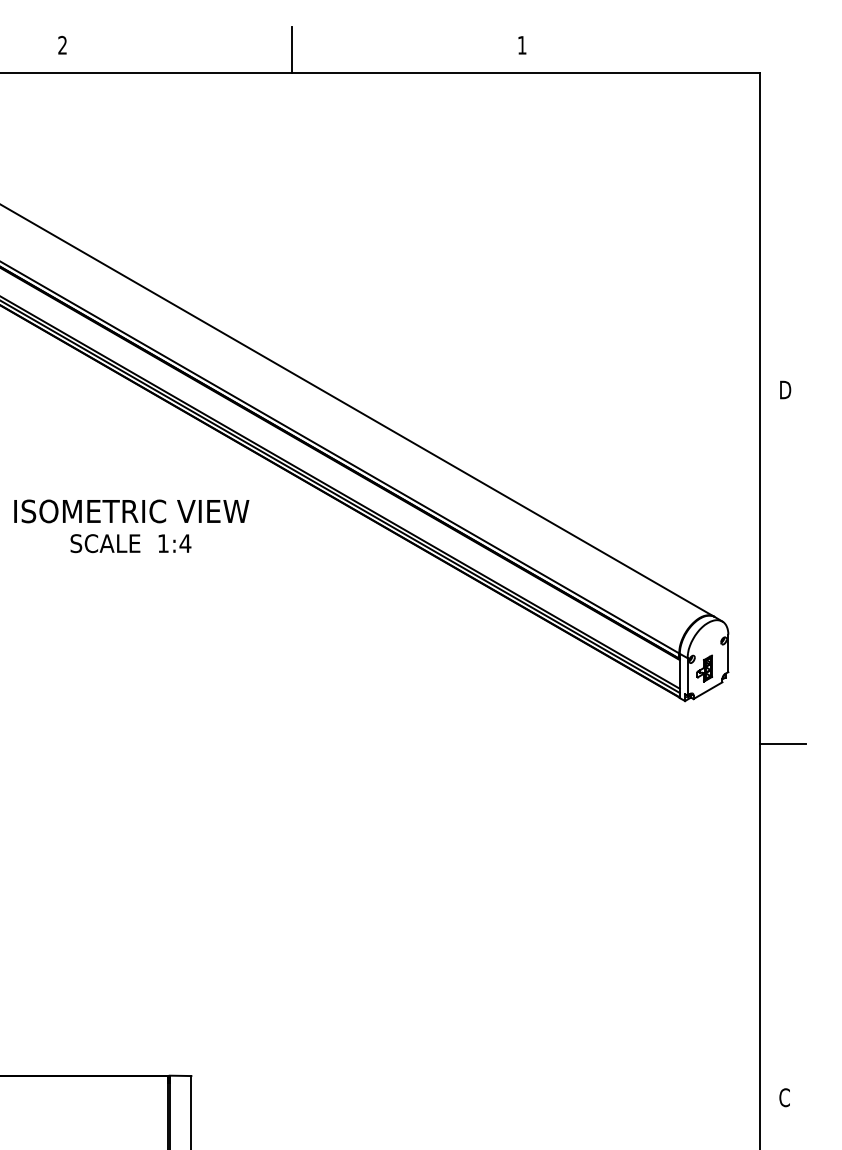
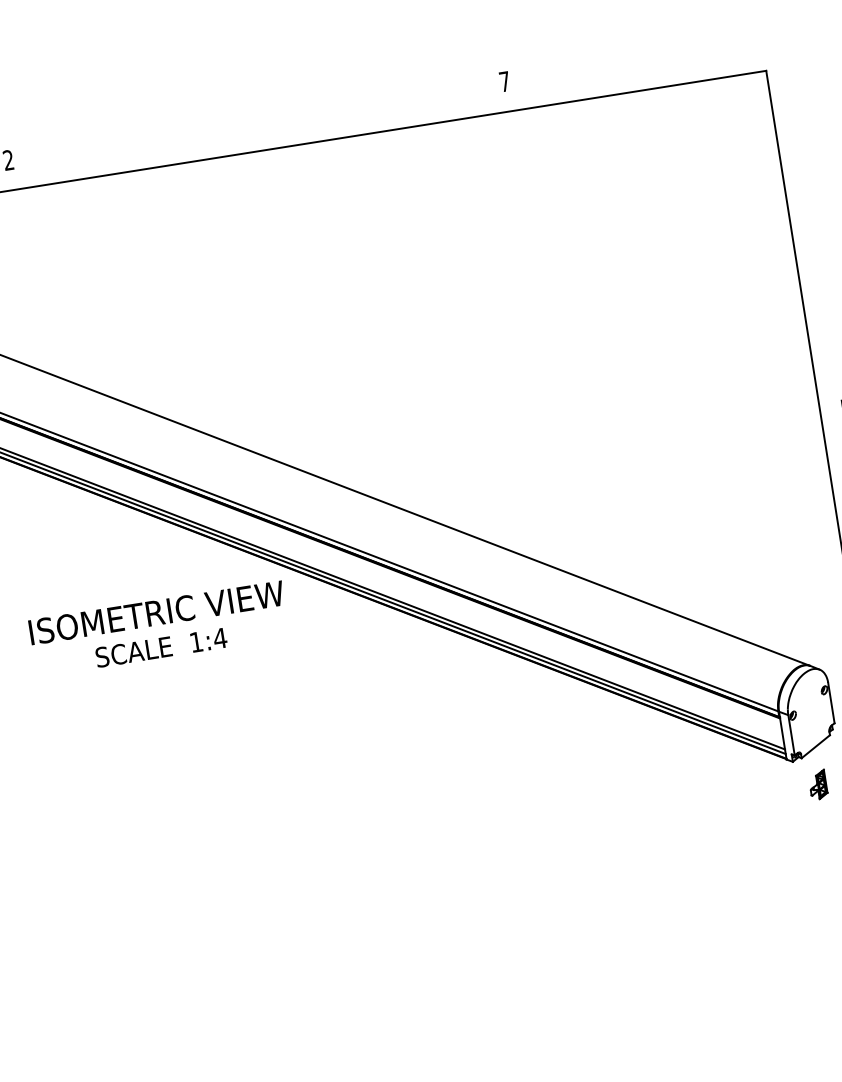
text: (522, 45) -> (505, 81), 1 -> 7
line: (292, 49) -> (257, 125), removed
text: (131, 526) -> (159, 629), moved
part: (704, 668) -> (817, 784), moved

